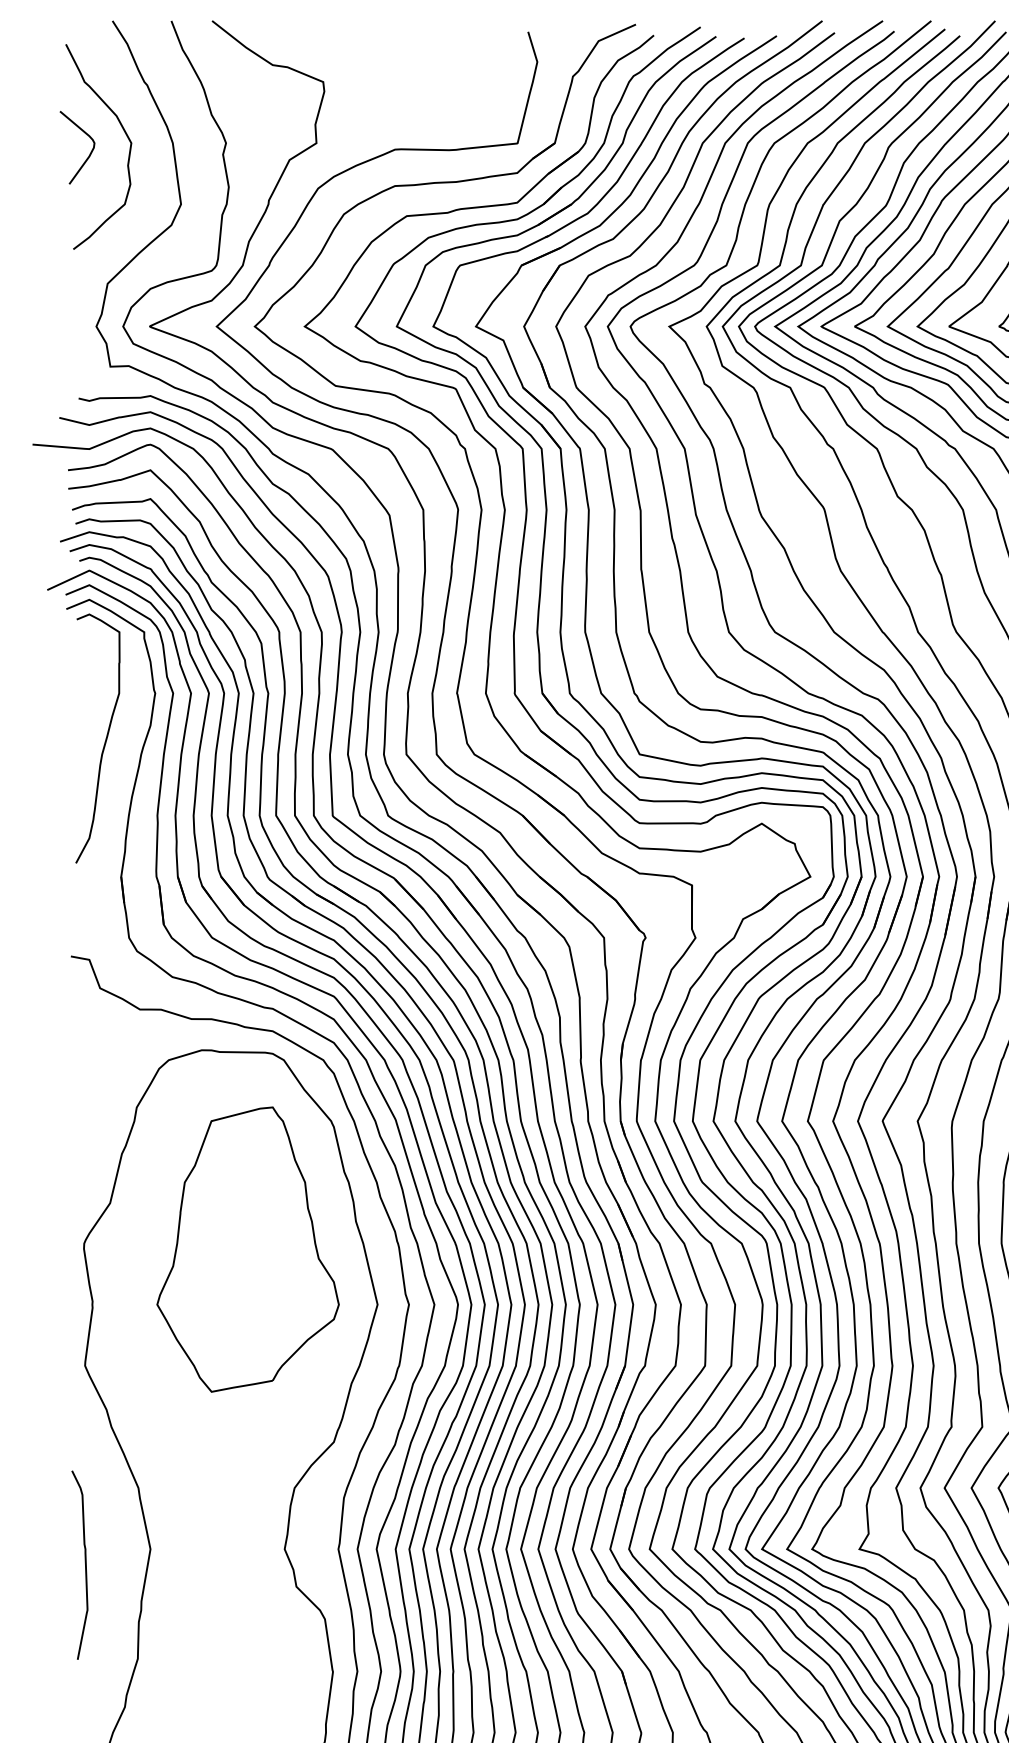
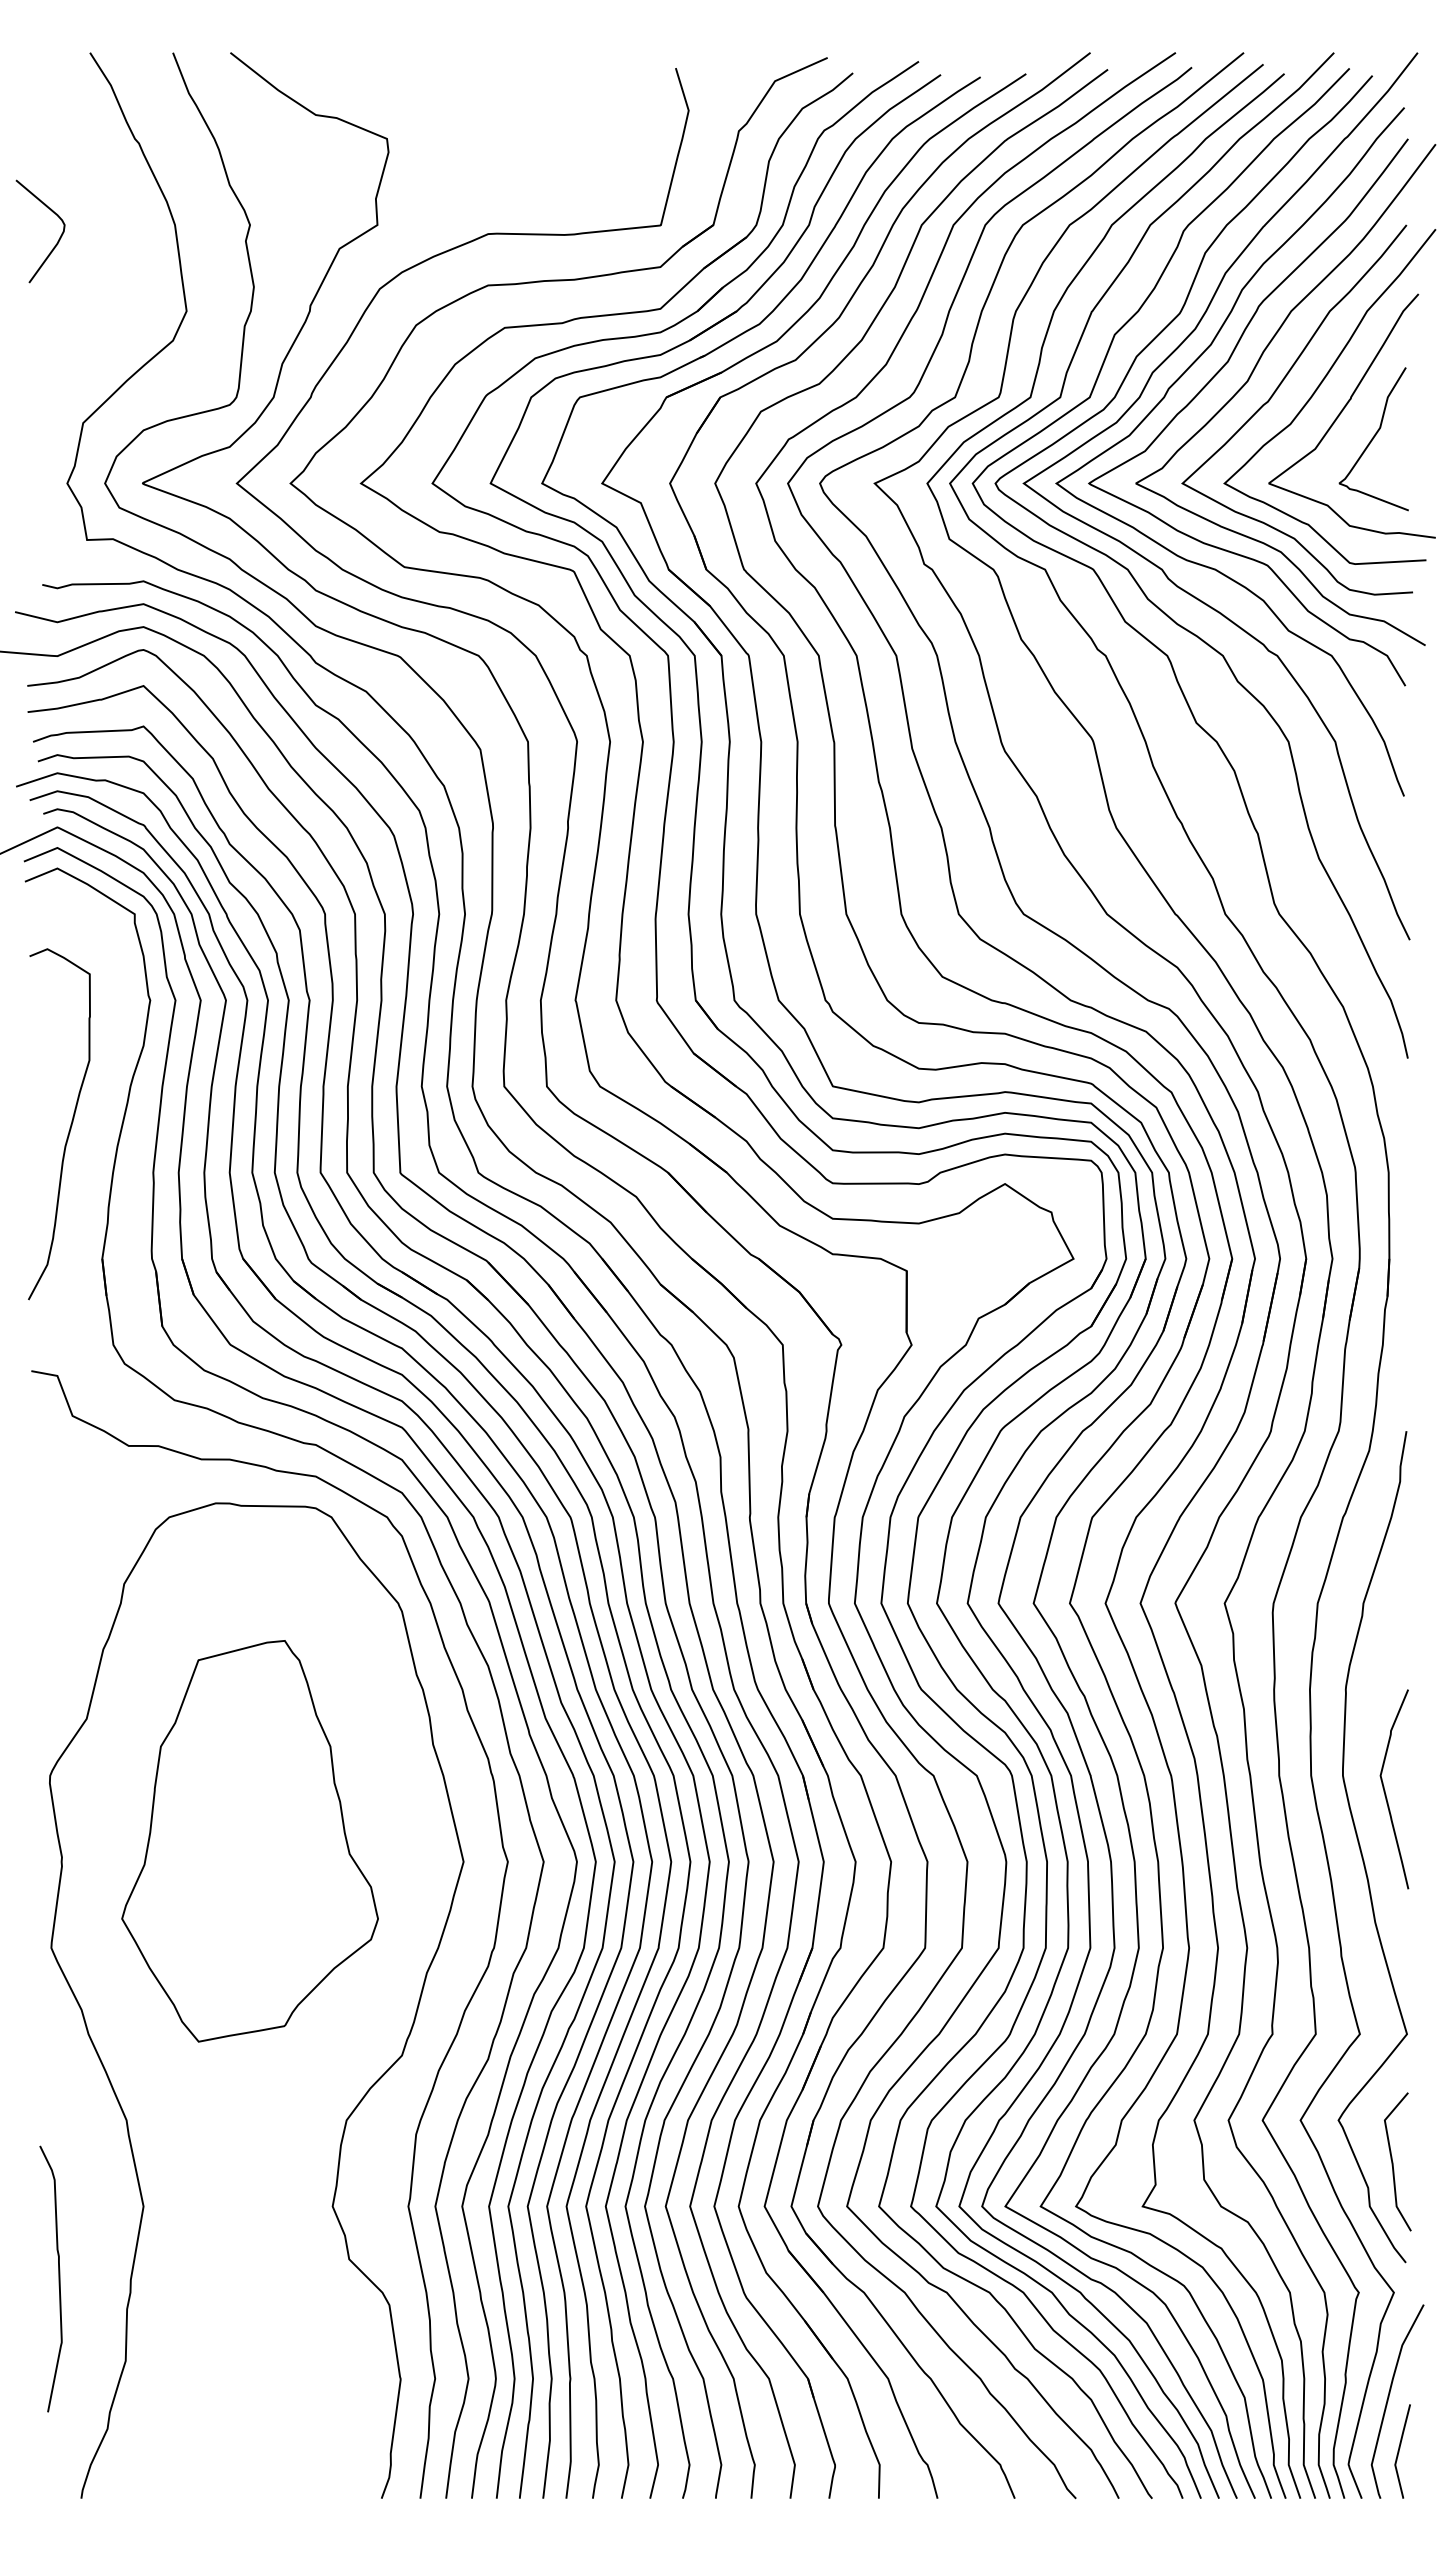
curve: (125, 134) -> (108, 212), removed
curve: (105, 740) -> (69, 1127), moved
part: (247, 1249) -> (249, 1841), moved
curve: (85, 1564) -> (58, 2278), moved

